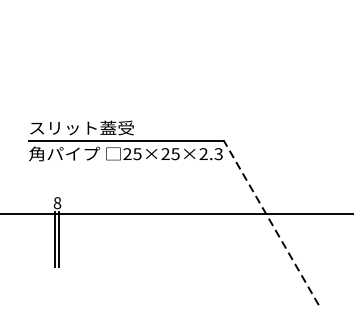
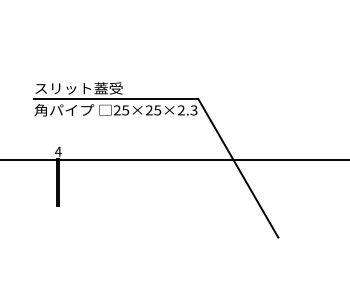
text: (57, 202) -> (58, 151), 8 -> 4
line: (271, 223) -> (238, 168), dashed -> solid

